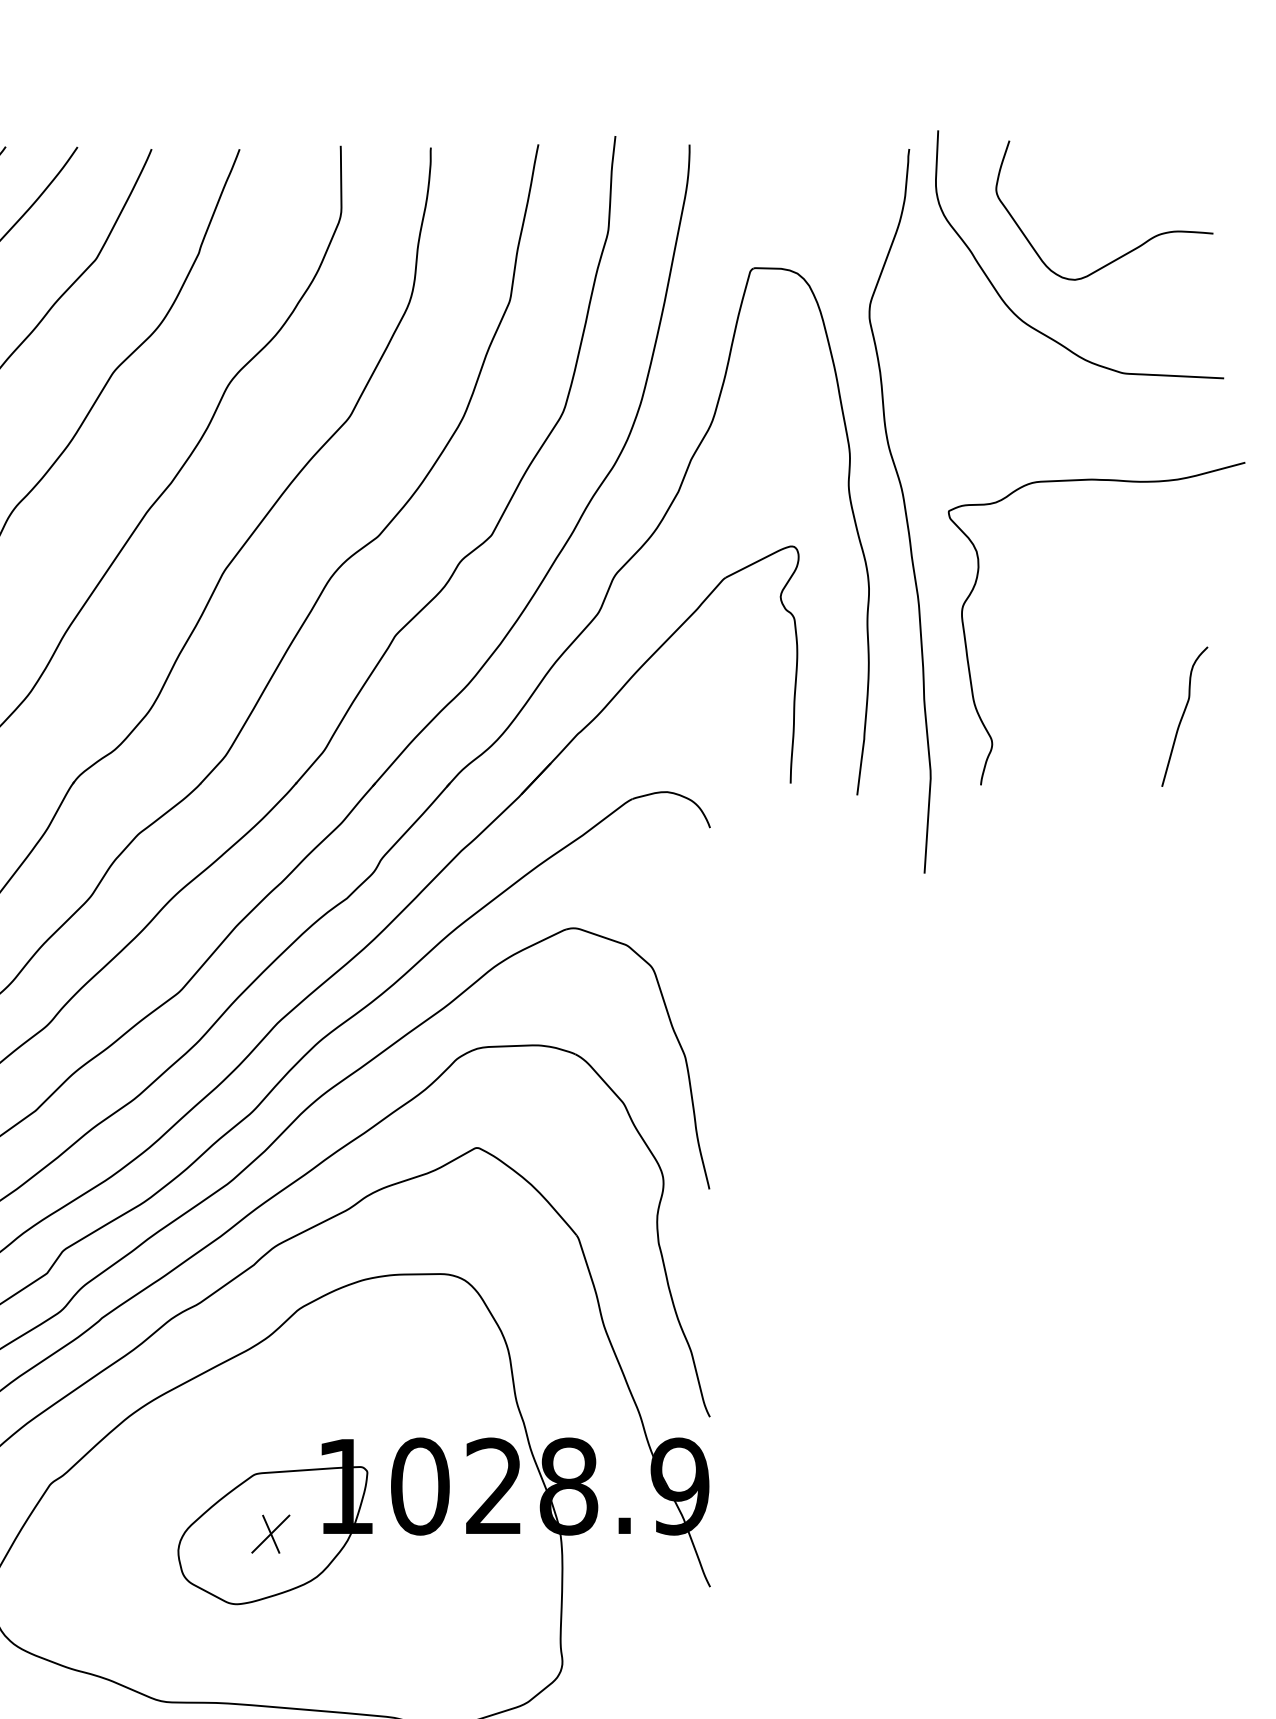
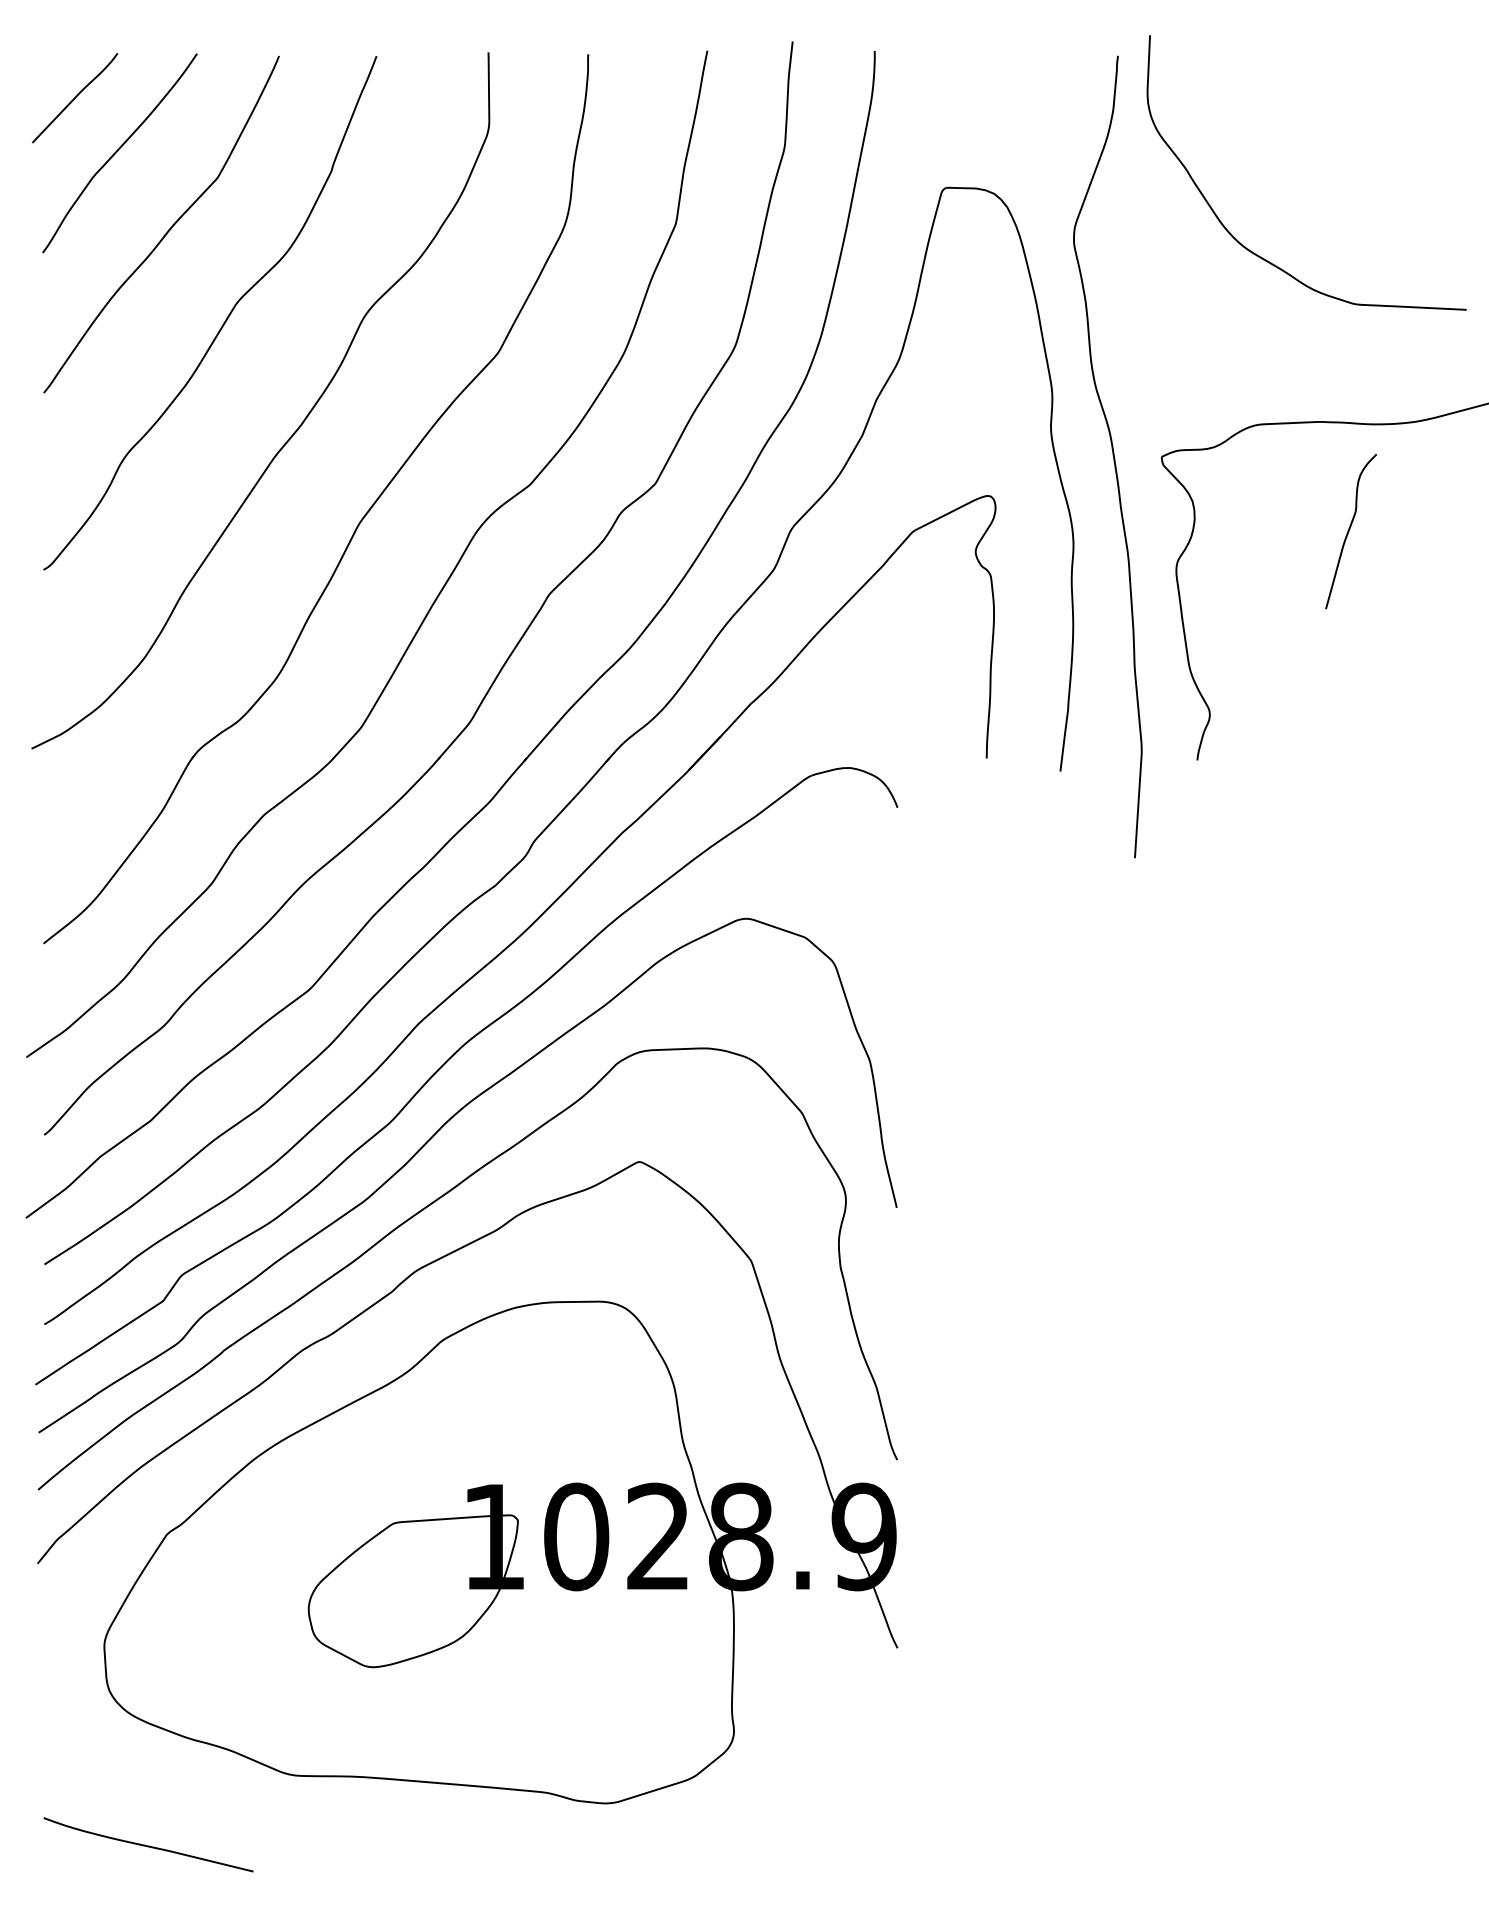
curve: (1130, 250) -> (1362, 168), removed
curve: (1183, 716) -> (1349, 531), moved
part: (270, 1534) -> (410, 1589), removed

